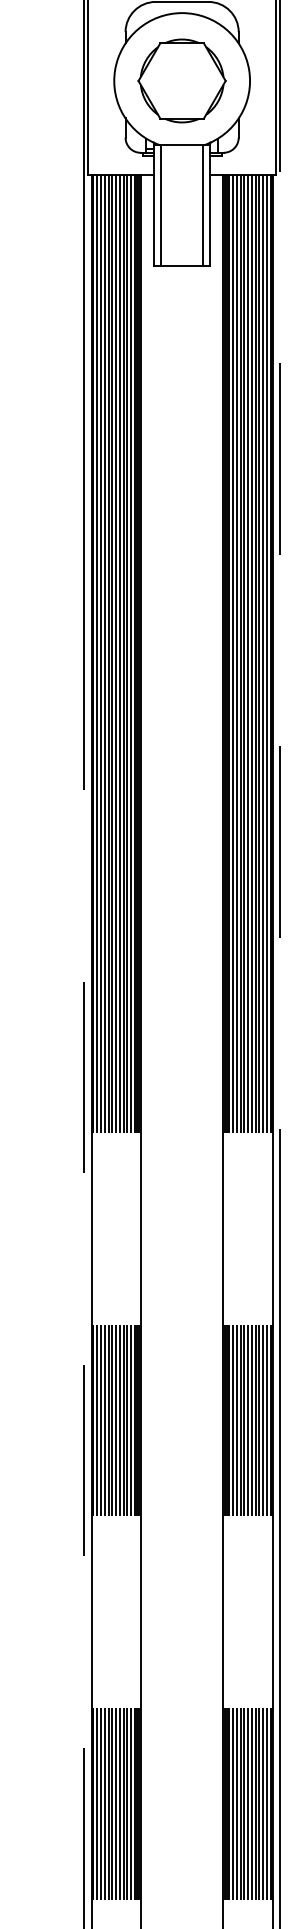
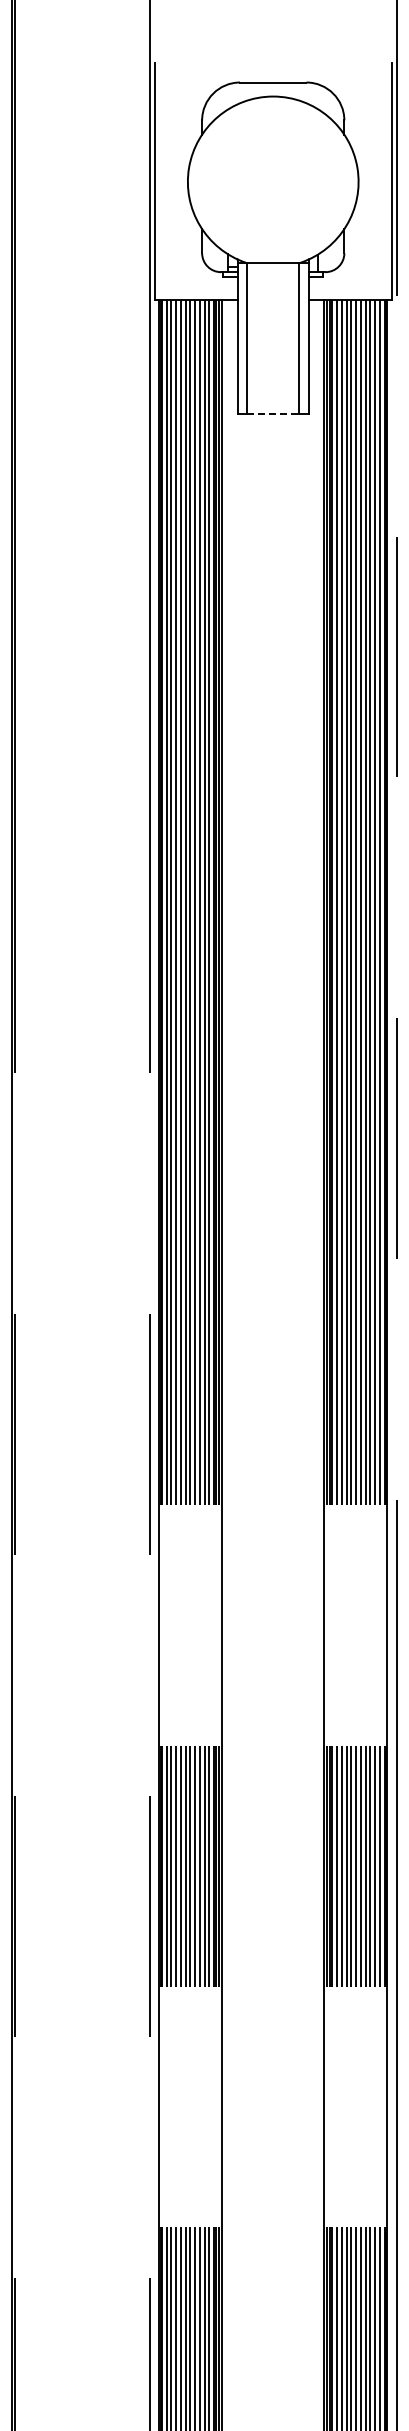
part: (181, 80) -> (272, 181), removed
line: (182, 266) -> (273, 414), solid -> dashed

